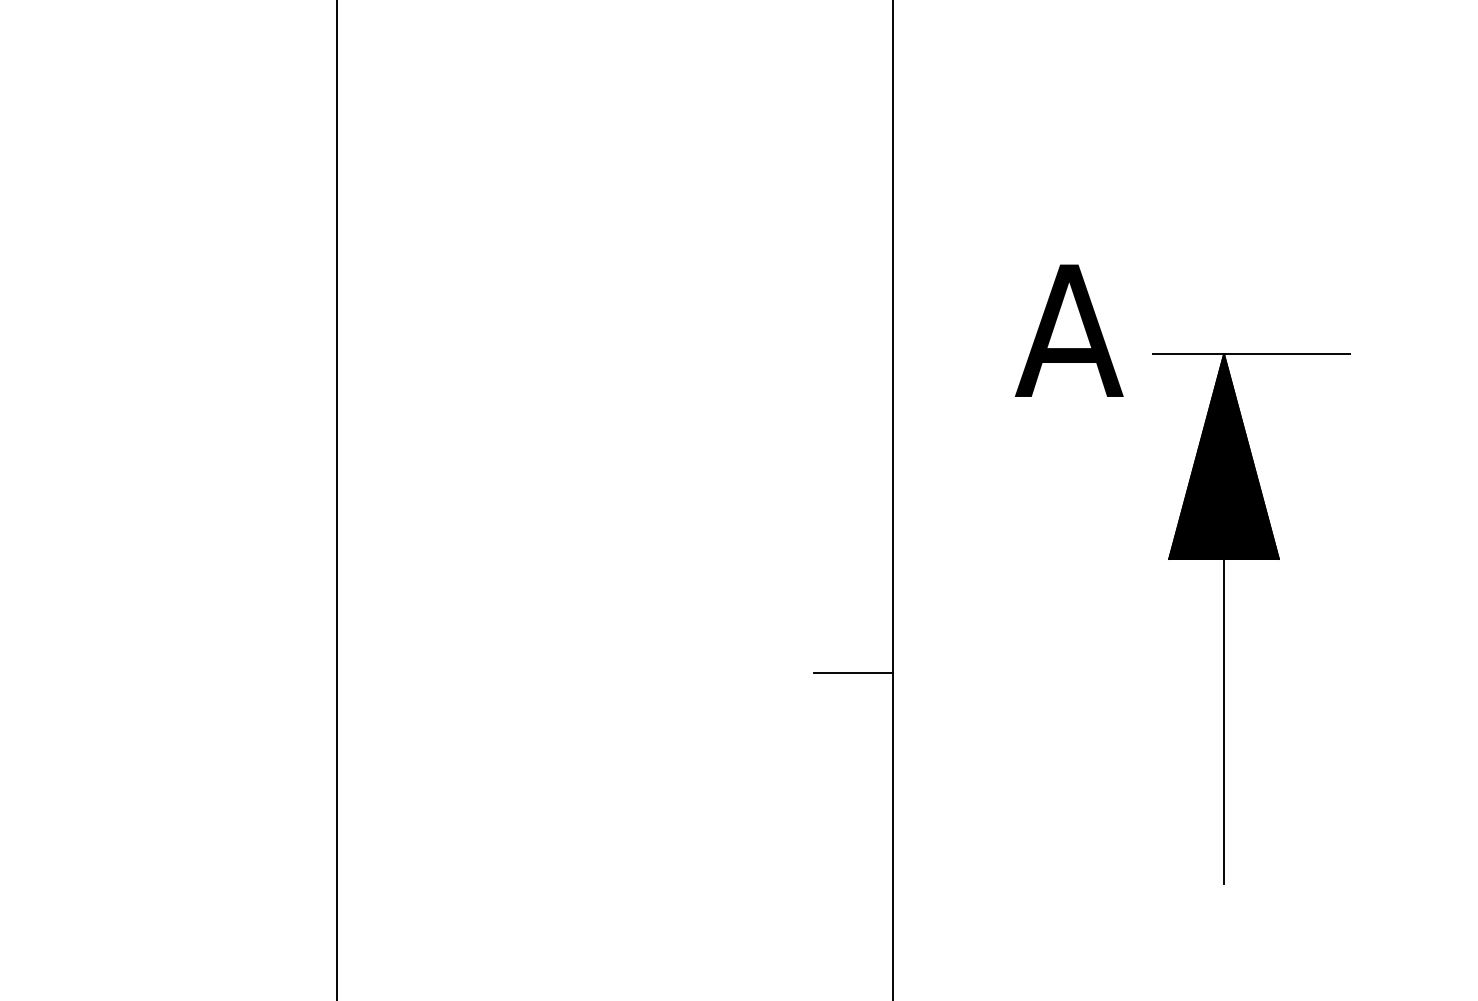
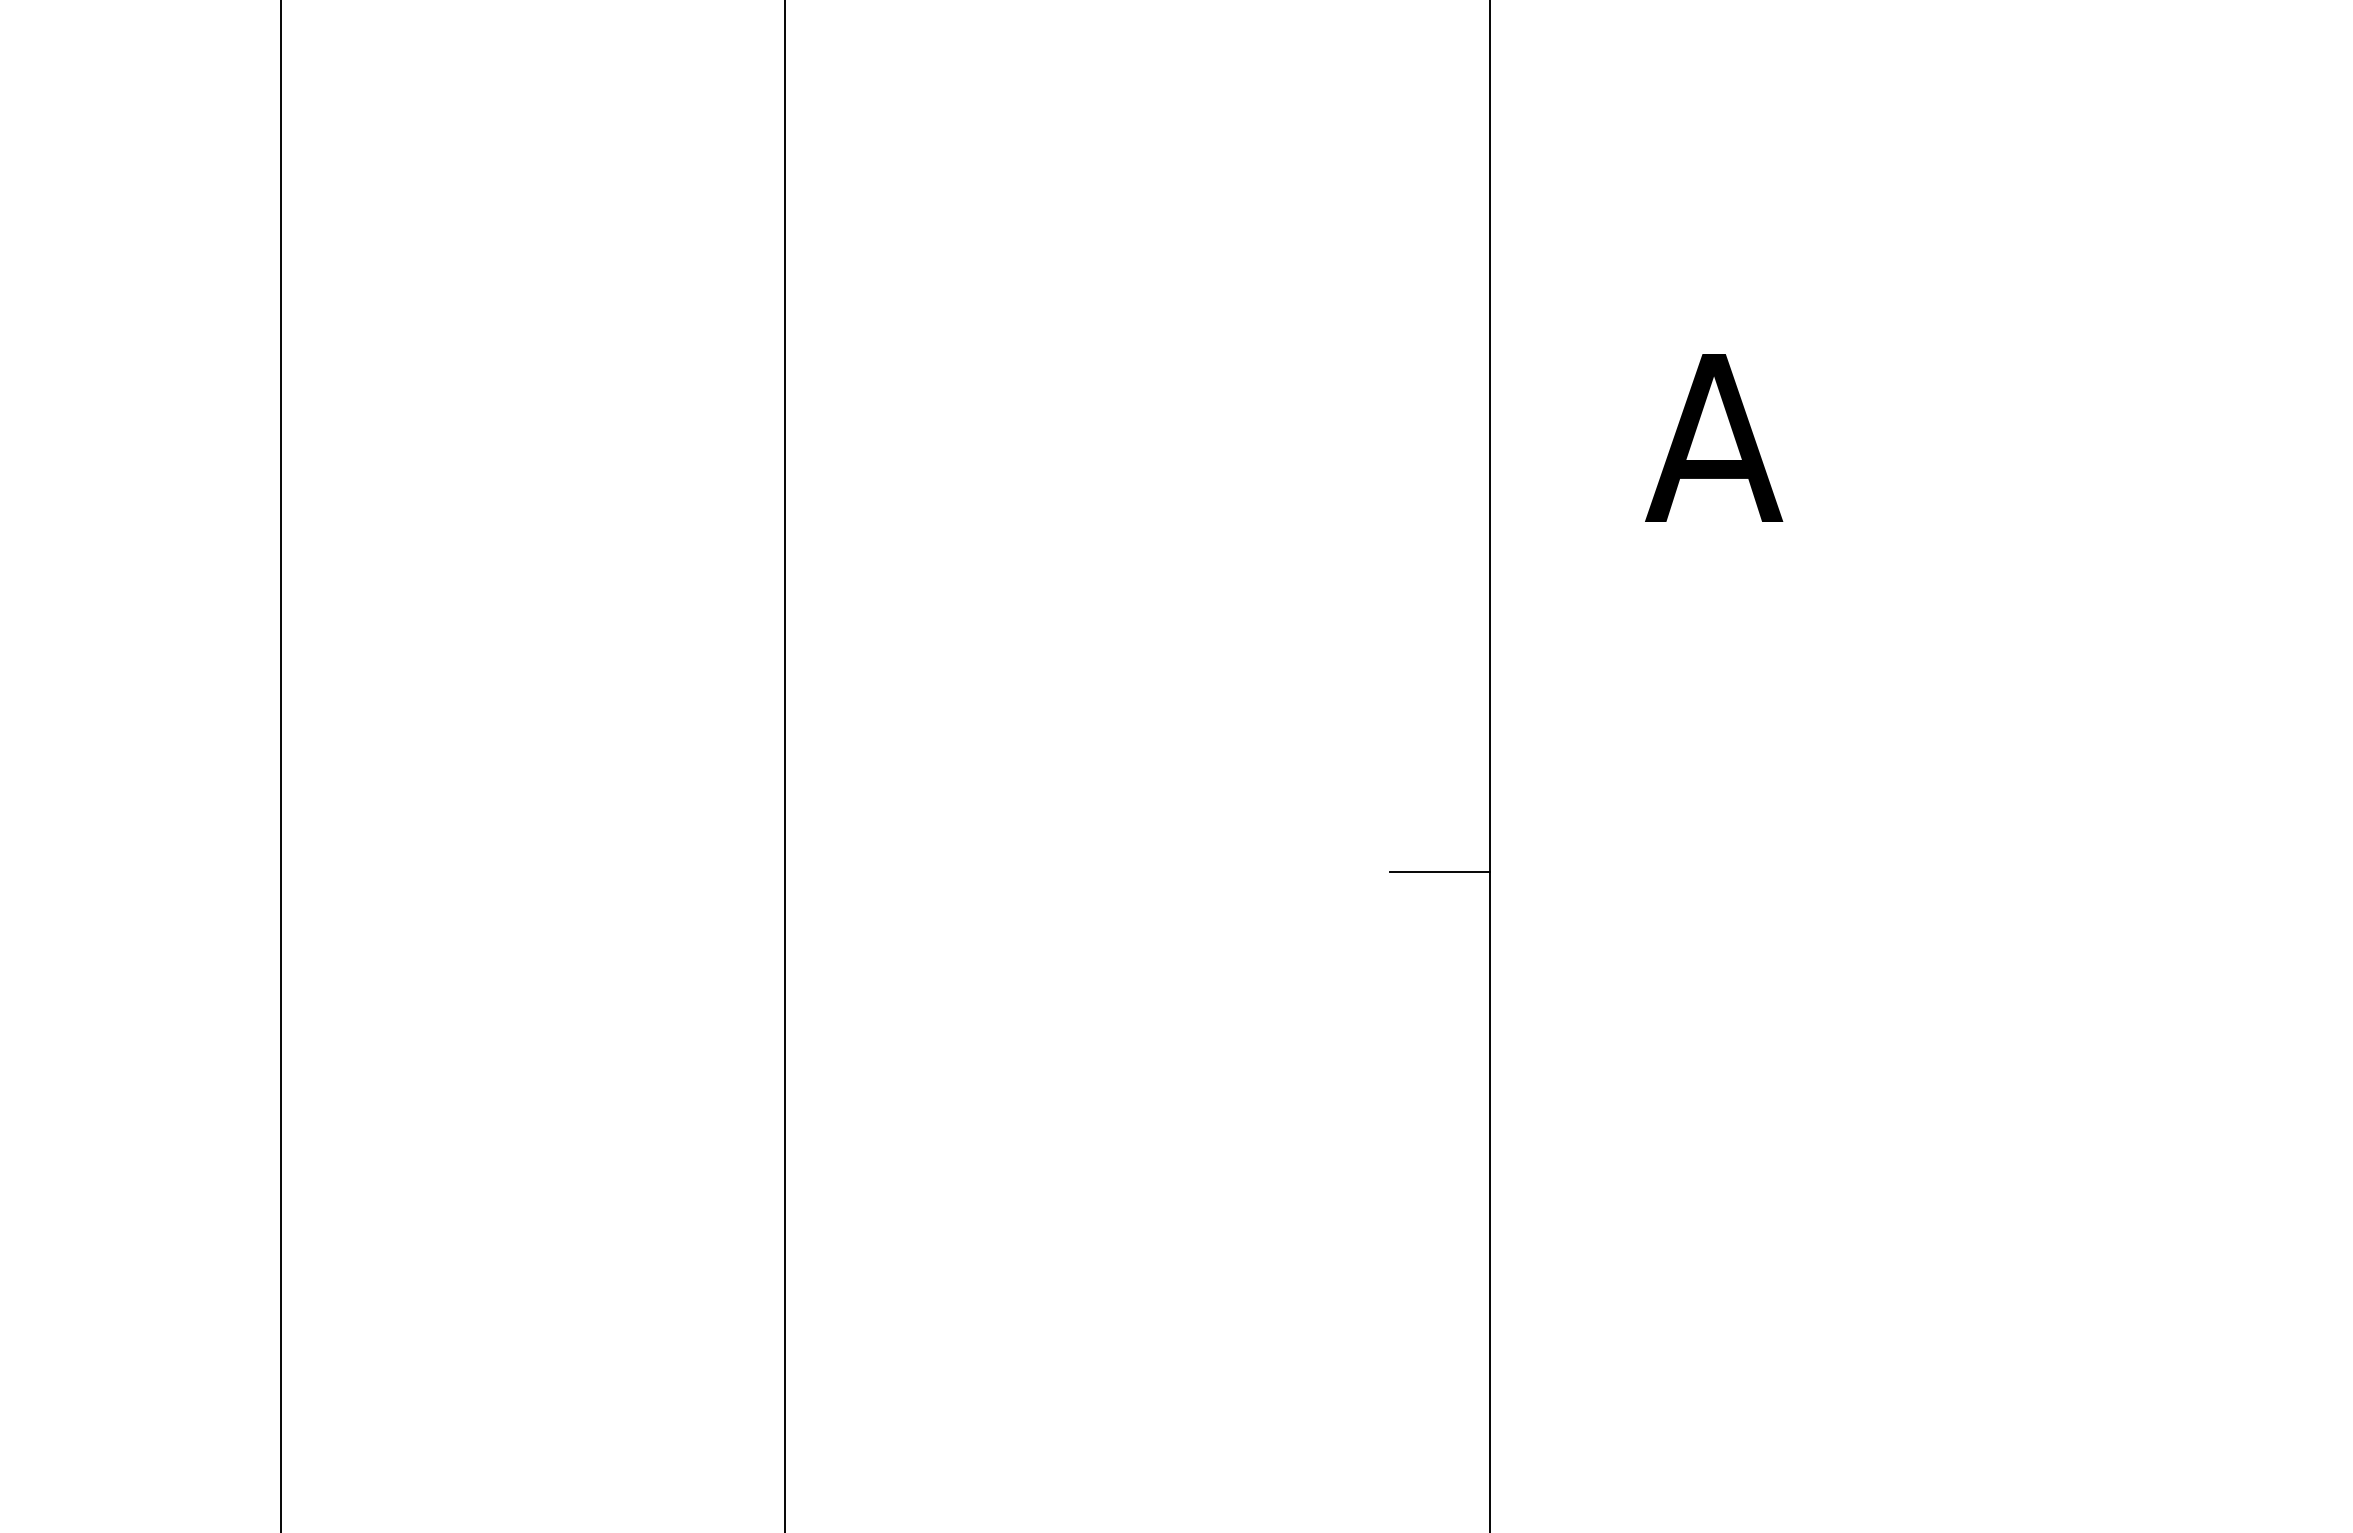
part: (1224, 618) -> (1910, 803), removed

